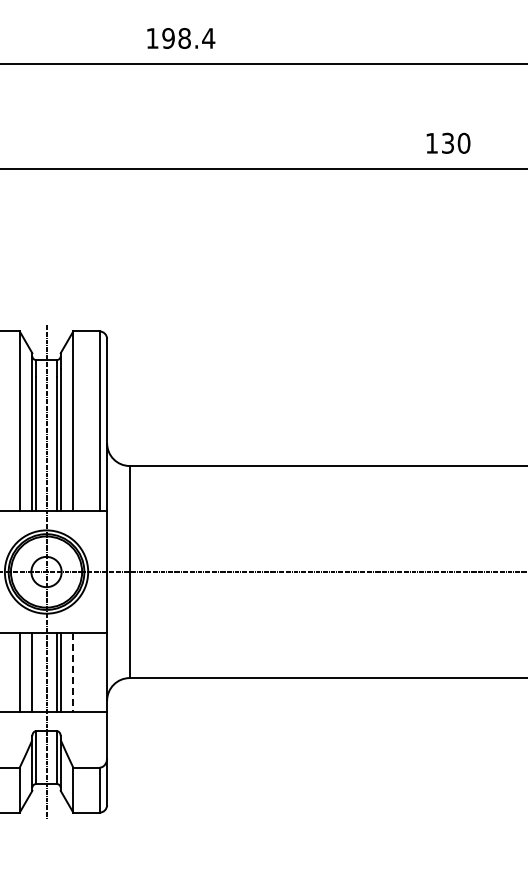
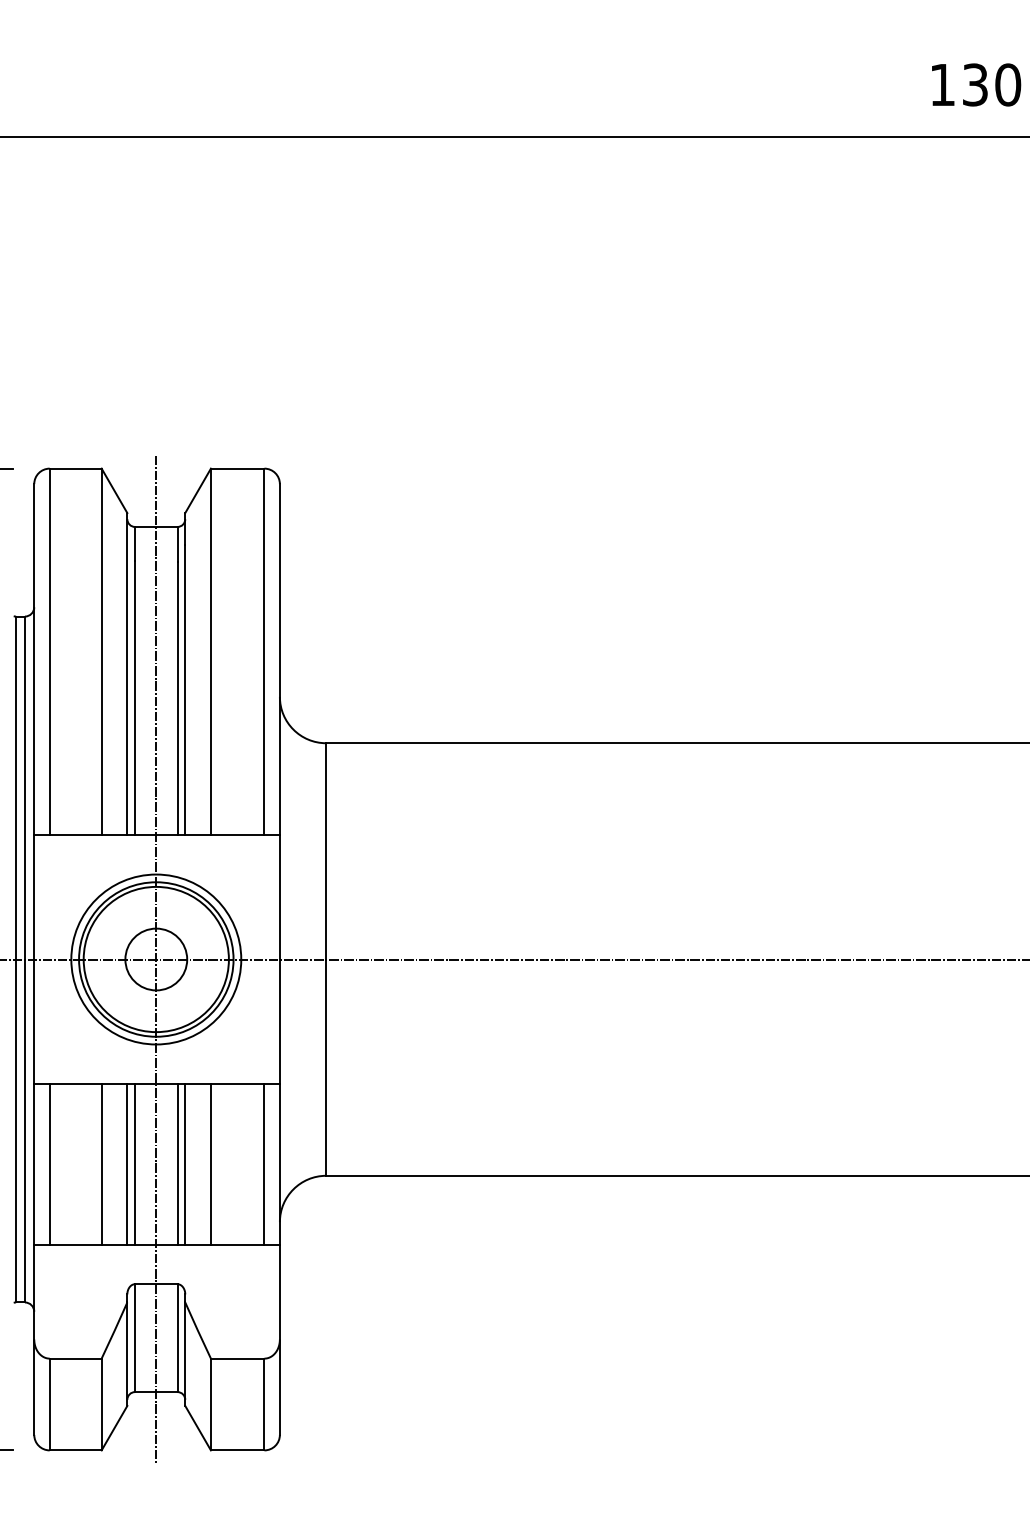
line: (36, 672) -> (135, 1164), added
line: (73, 672) -> (211, 1164), dashed -> solid
line: (99, 672) -> (264, 1164), added

